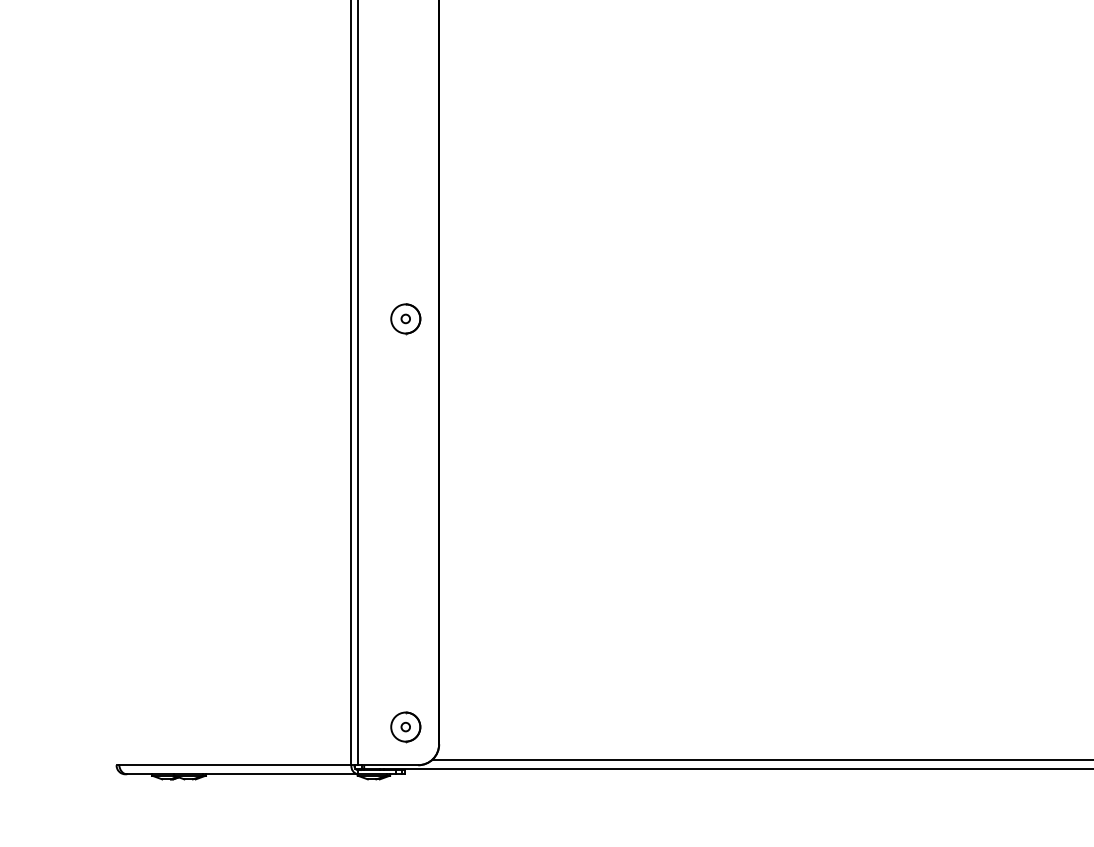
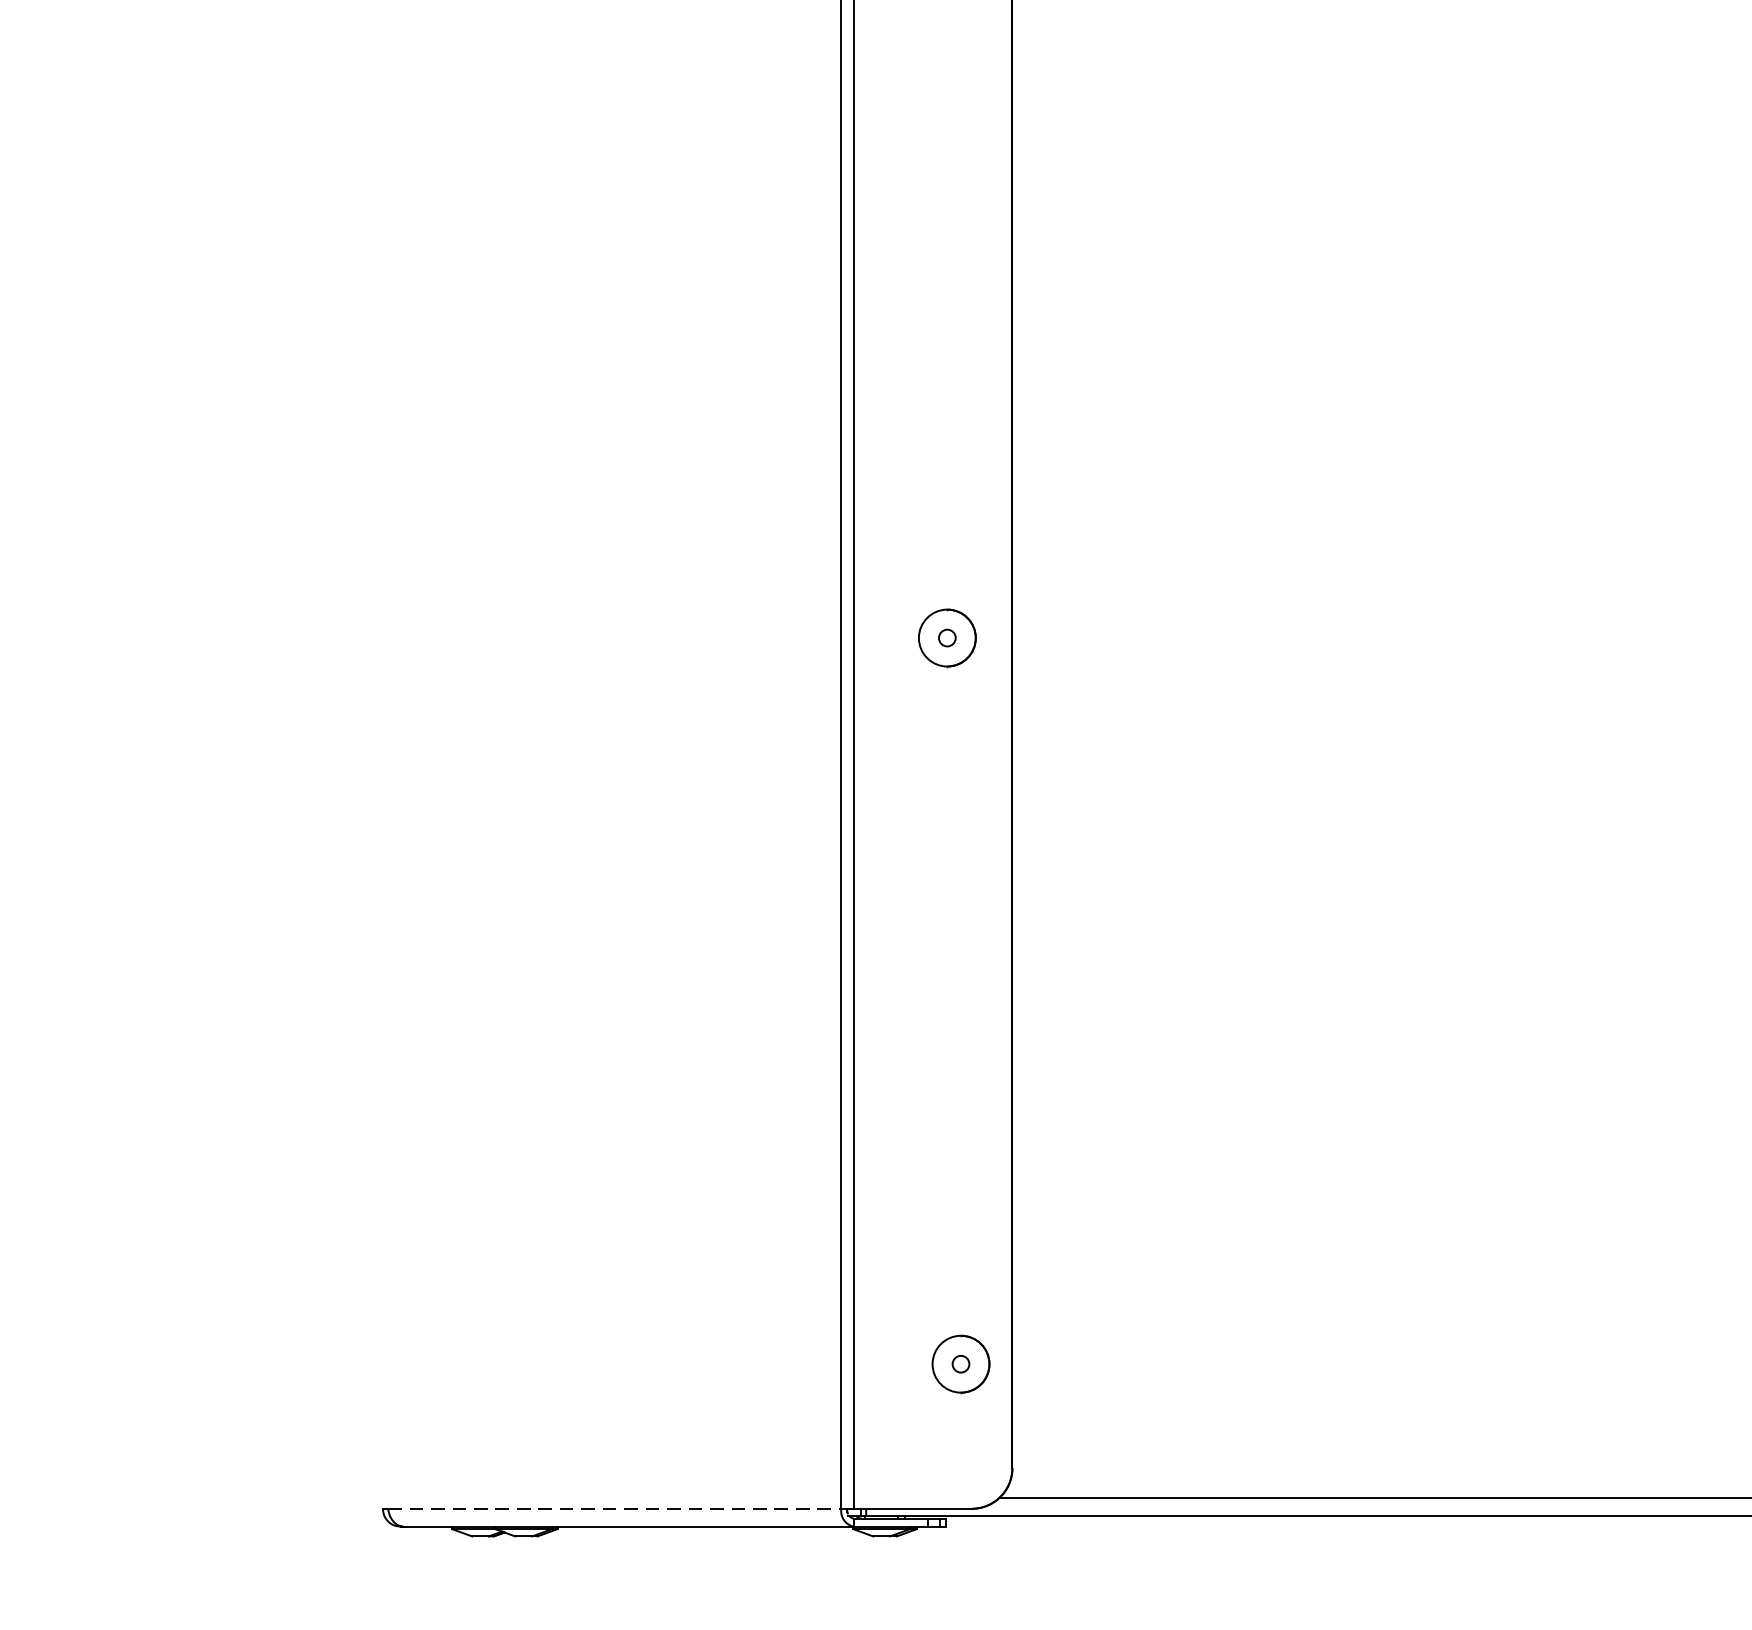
part: (405, 727) -> (960, 1364), moved
line: (235, 765) -> (615, 1509), solid -> dashed

